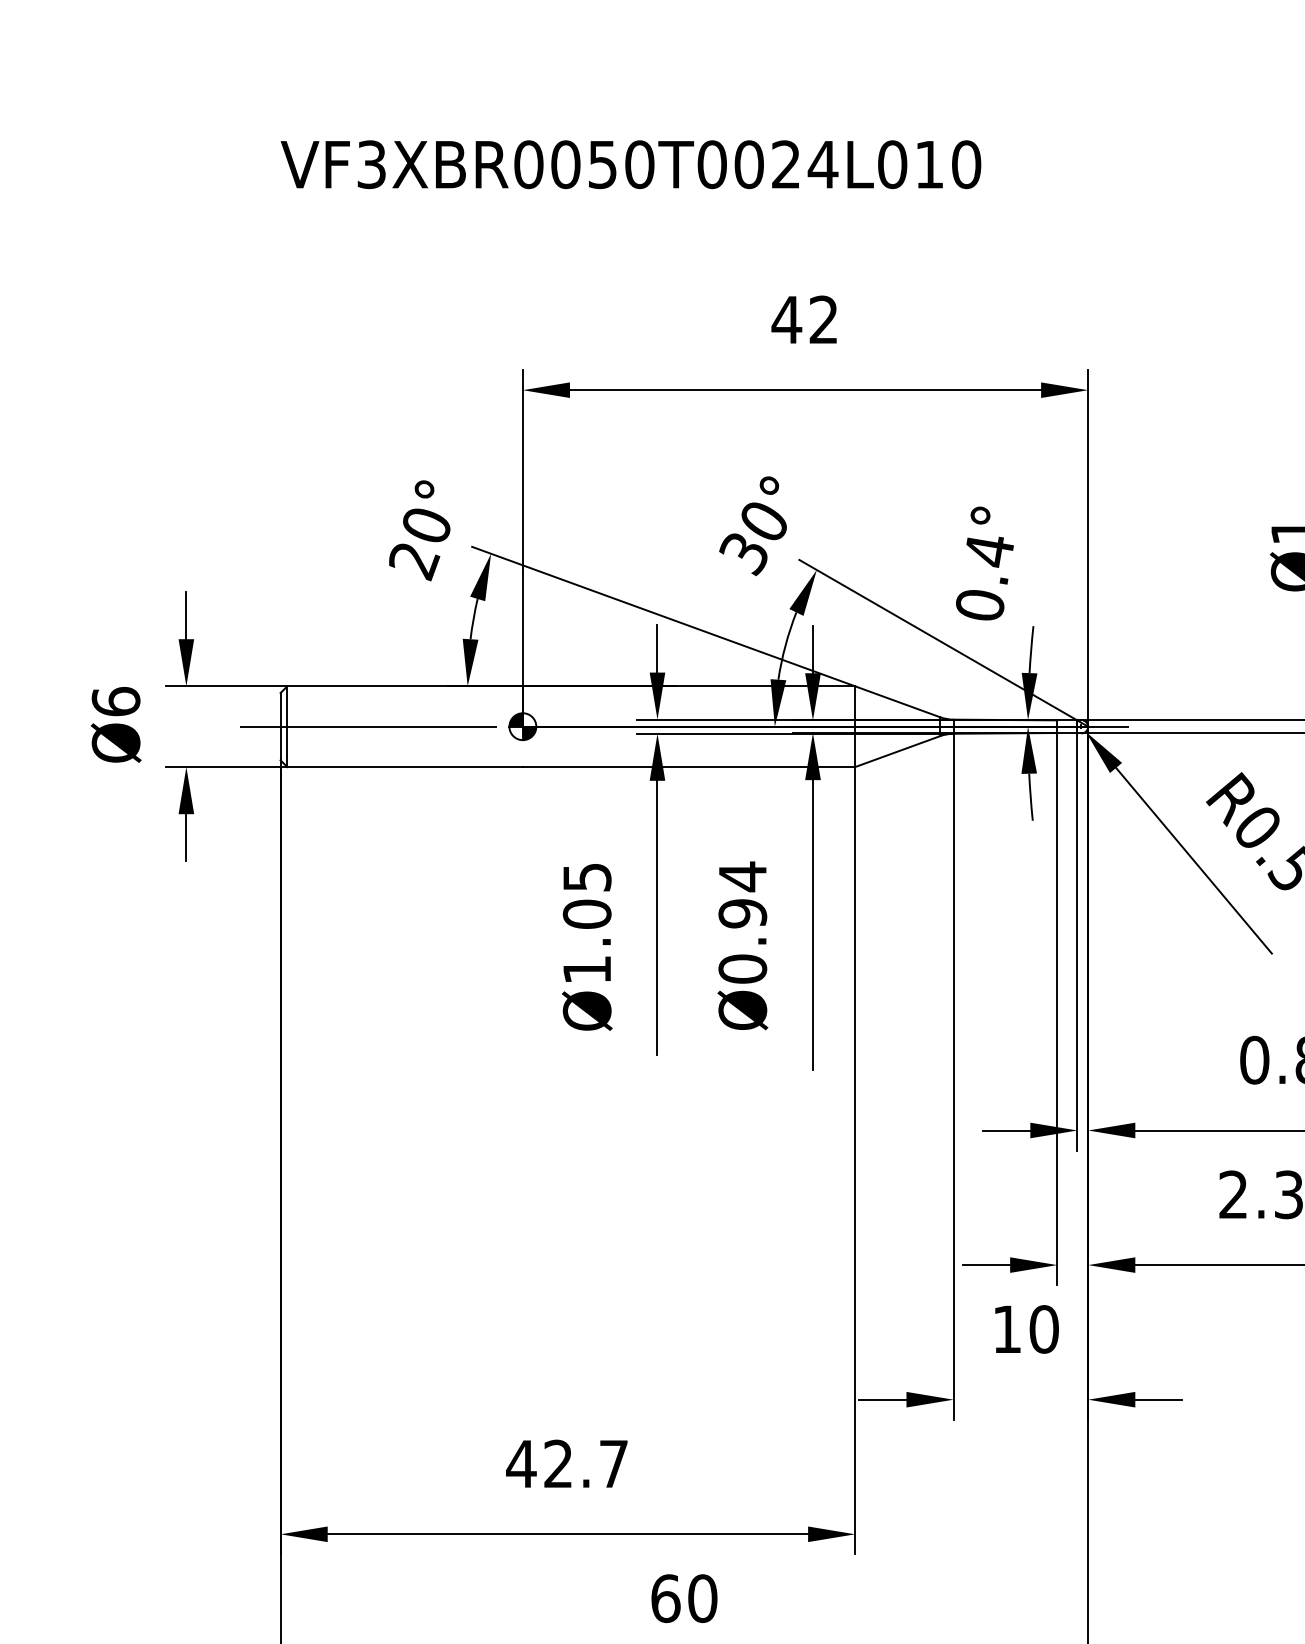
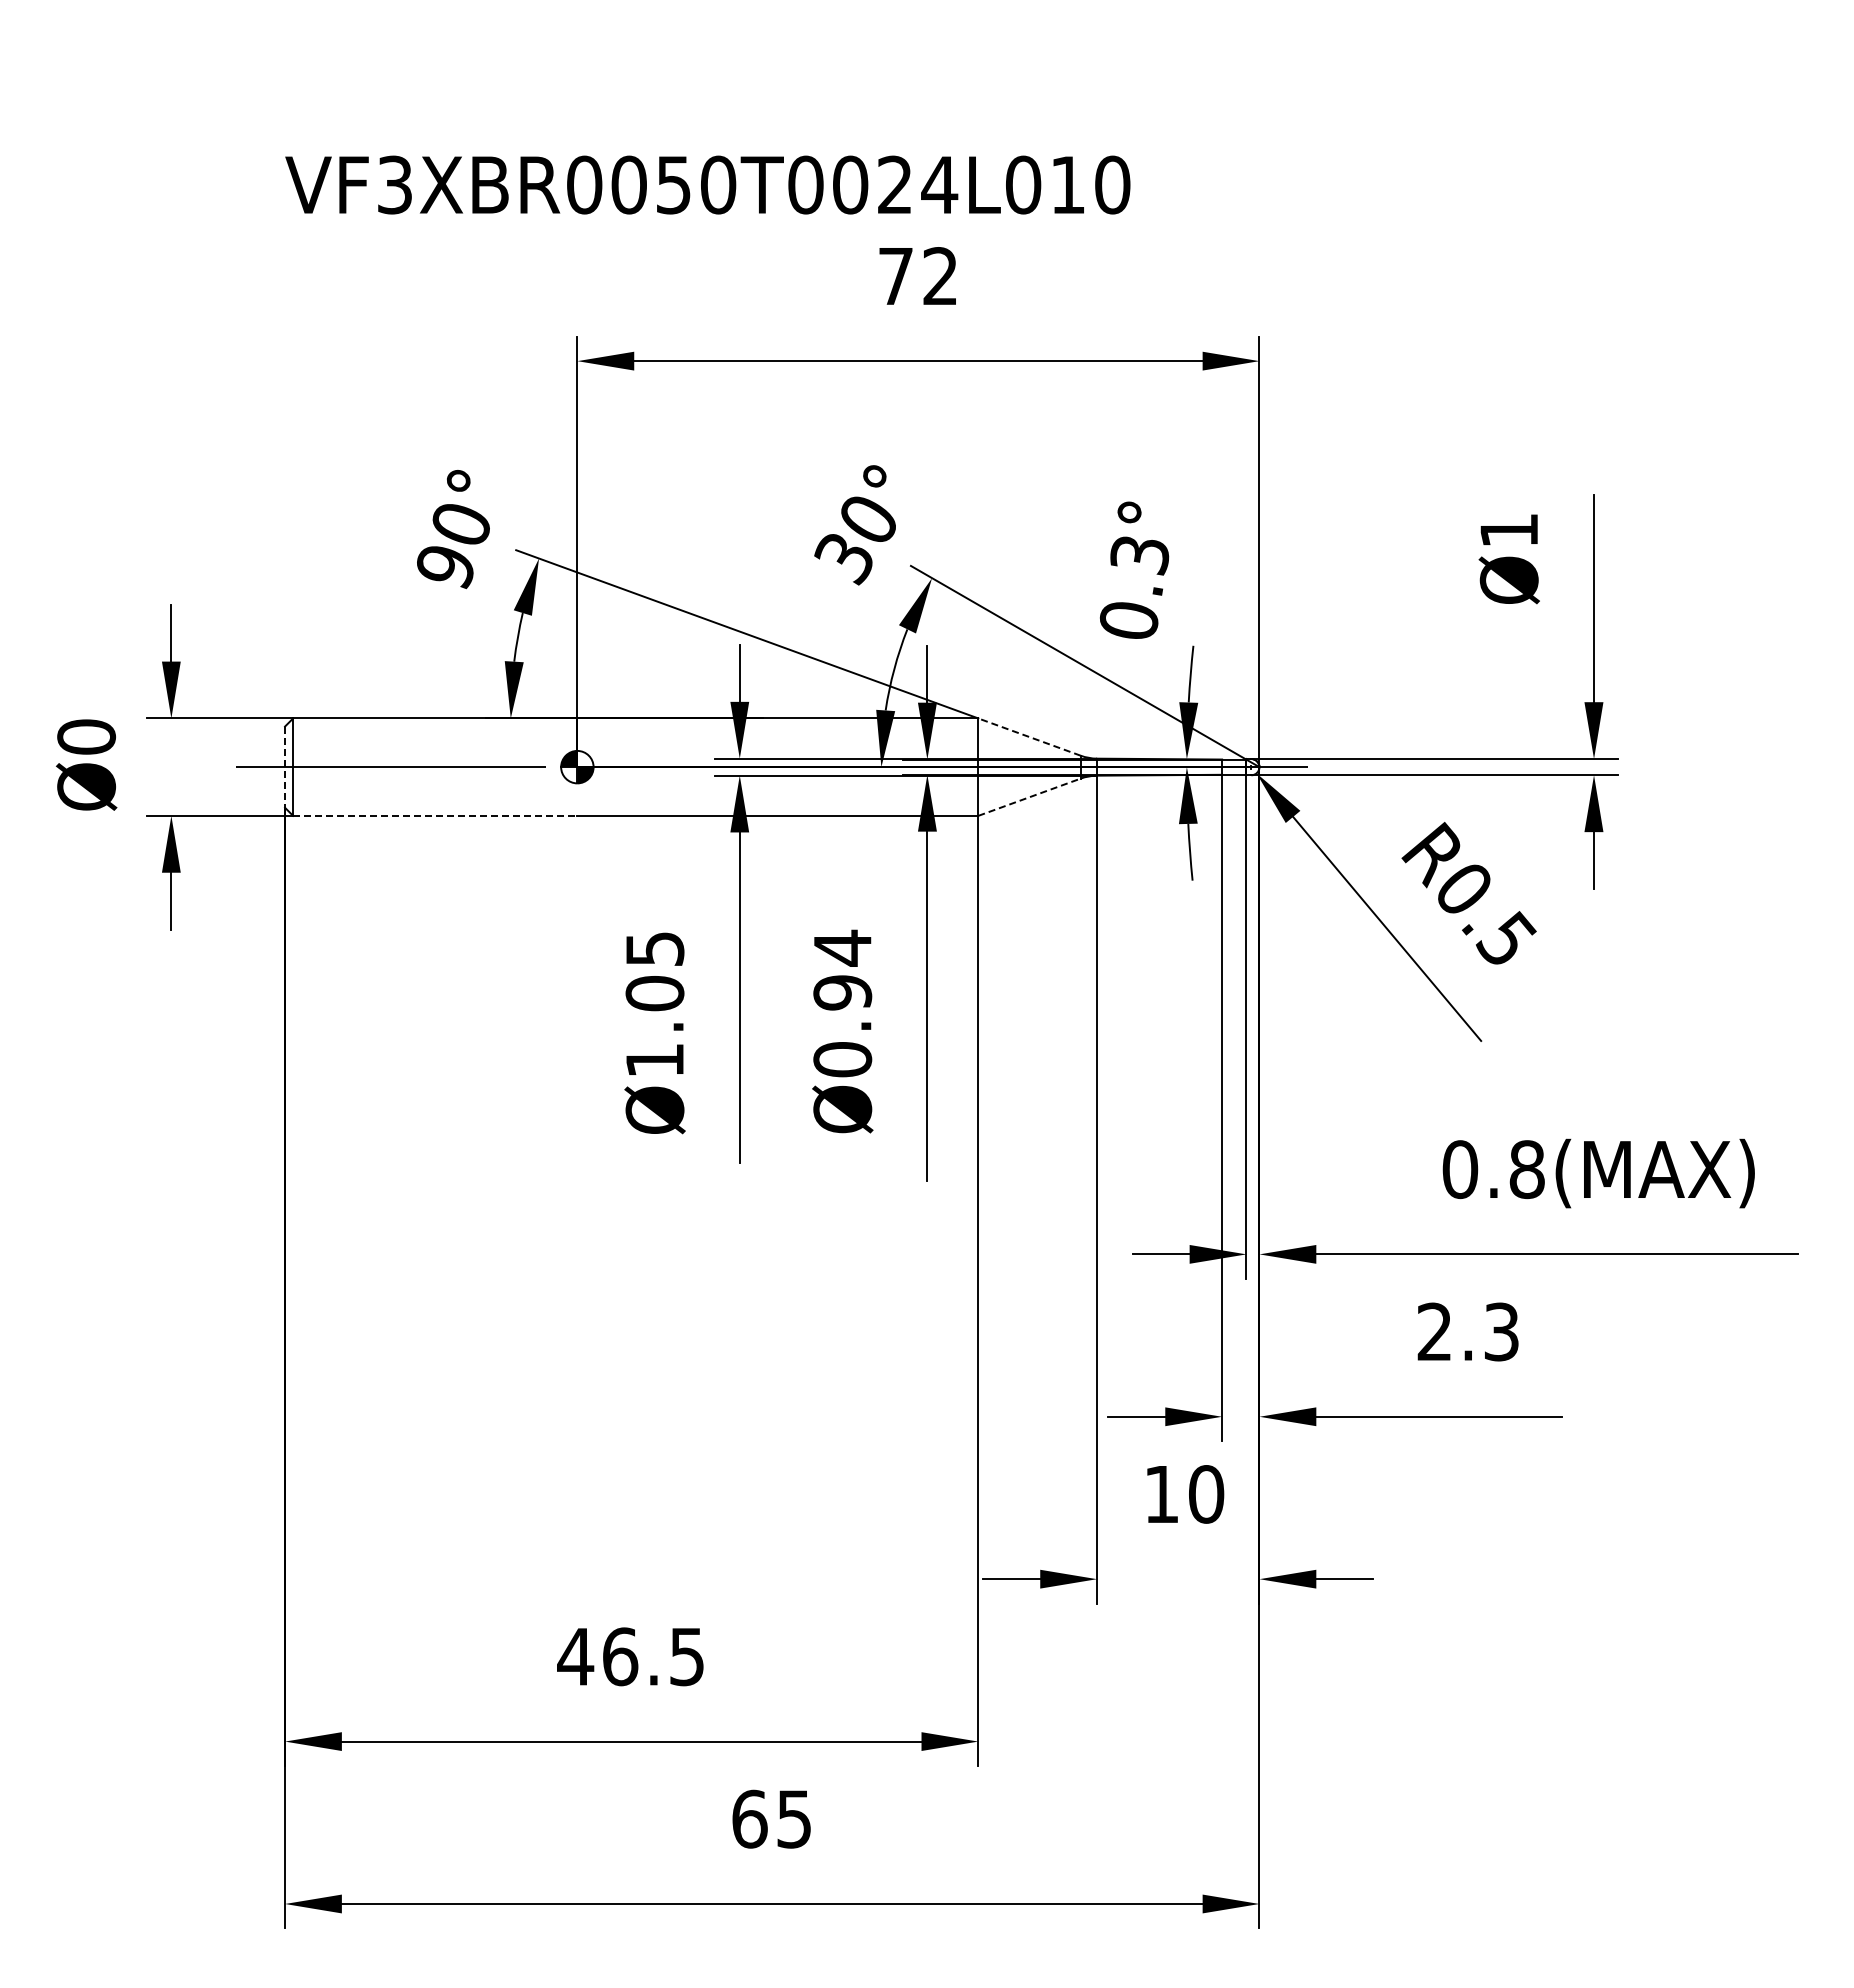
text: (630, 164) -> (707, 184), moved
text: (786, 320) -> (895, 276), 42 -> 72
text: (988, 551) -> (1139, 555), 0.4° -> 0.3°
text: (414, 562) -> (446, 568), 20° -> 90°
text: (116, 701) -> (86, 736), Ø6 -> Ø0
line: (897, 701) -> (1029, 736), solid -> dashed
line: (280, 726) -> (285, 767), solid -> dashed
line: (898, 751) -> (1030, 797), solid -> dashed
line: (405, 766) -> (435, 815), solid -> dashed
text: (585, 1463) -> (653, 1656), 42.7 -> 46.5
text: (702, 1598) -> (794, 1818), 60 -> 65

